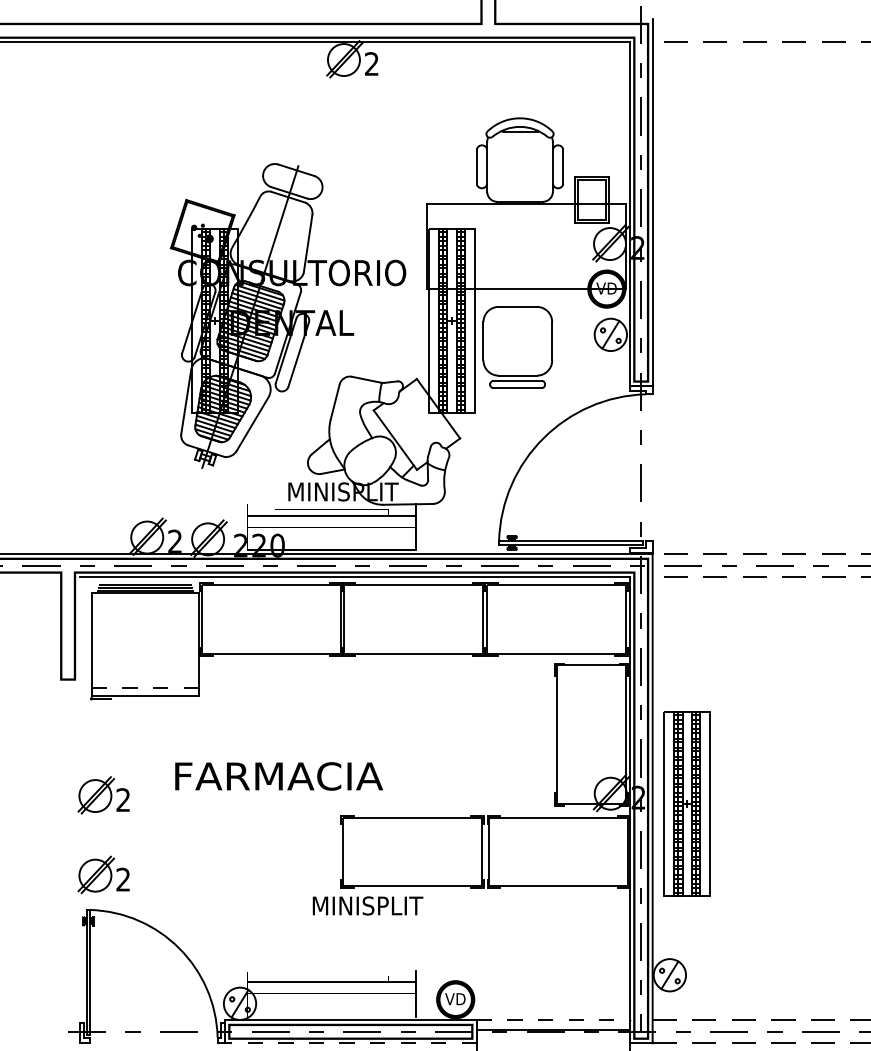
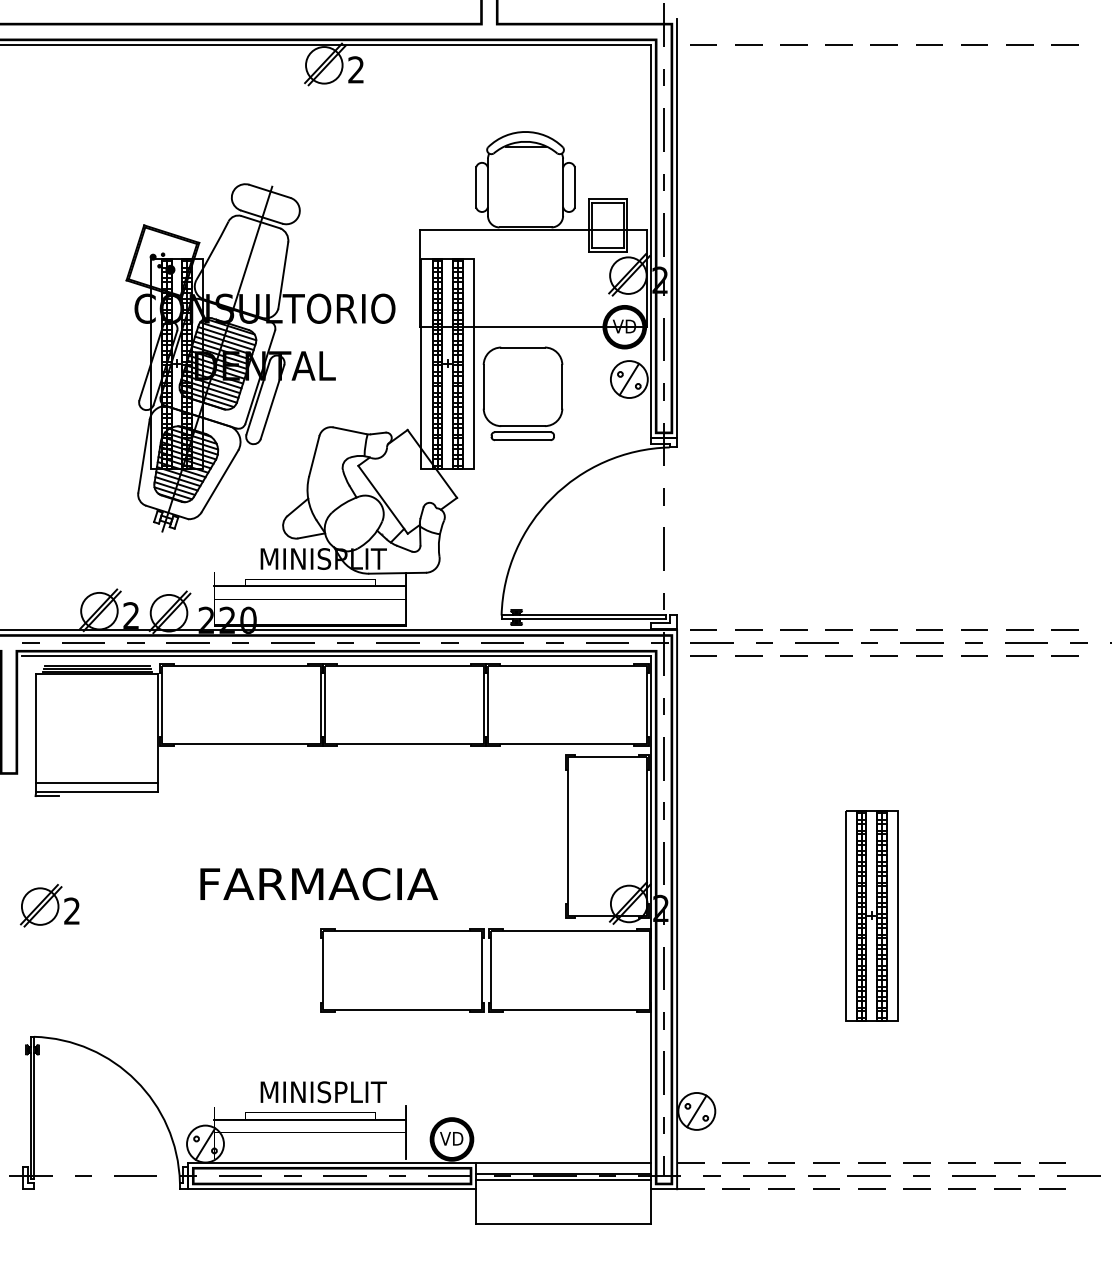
line: (145, 688) -> (97, 783), dashed -> solid
text: (278, 775) -> (318, 883), moved
part: (687, 803) -> (871, 915), moved
part: (103, 874) -> (49, 996), removed
text: (367, 906) -> (323, 1092), moved
line: (554, 1020) -> (564, 1163), dashed -> solid
line: (553, 1035) -> (563, 1180), added
line: (350, 1043) -> (331, 1189), dashed -> solid

